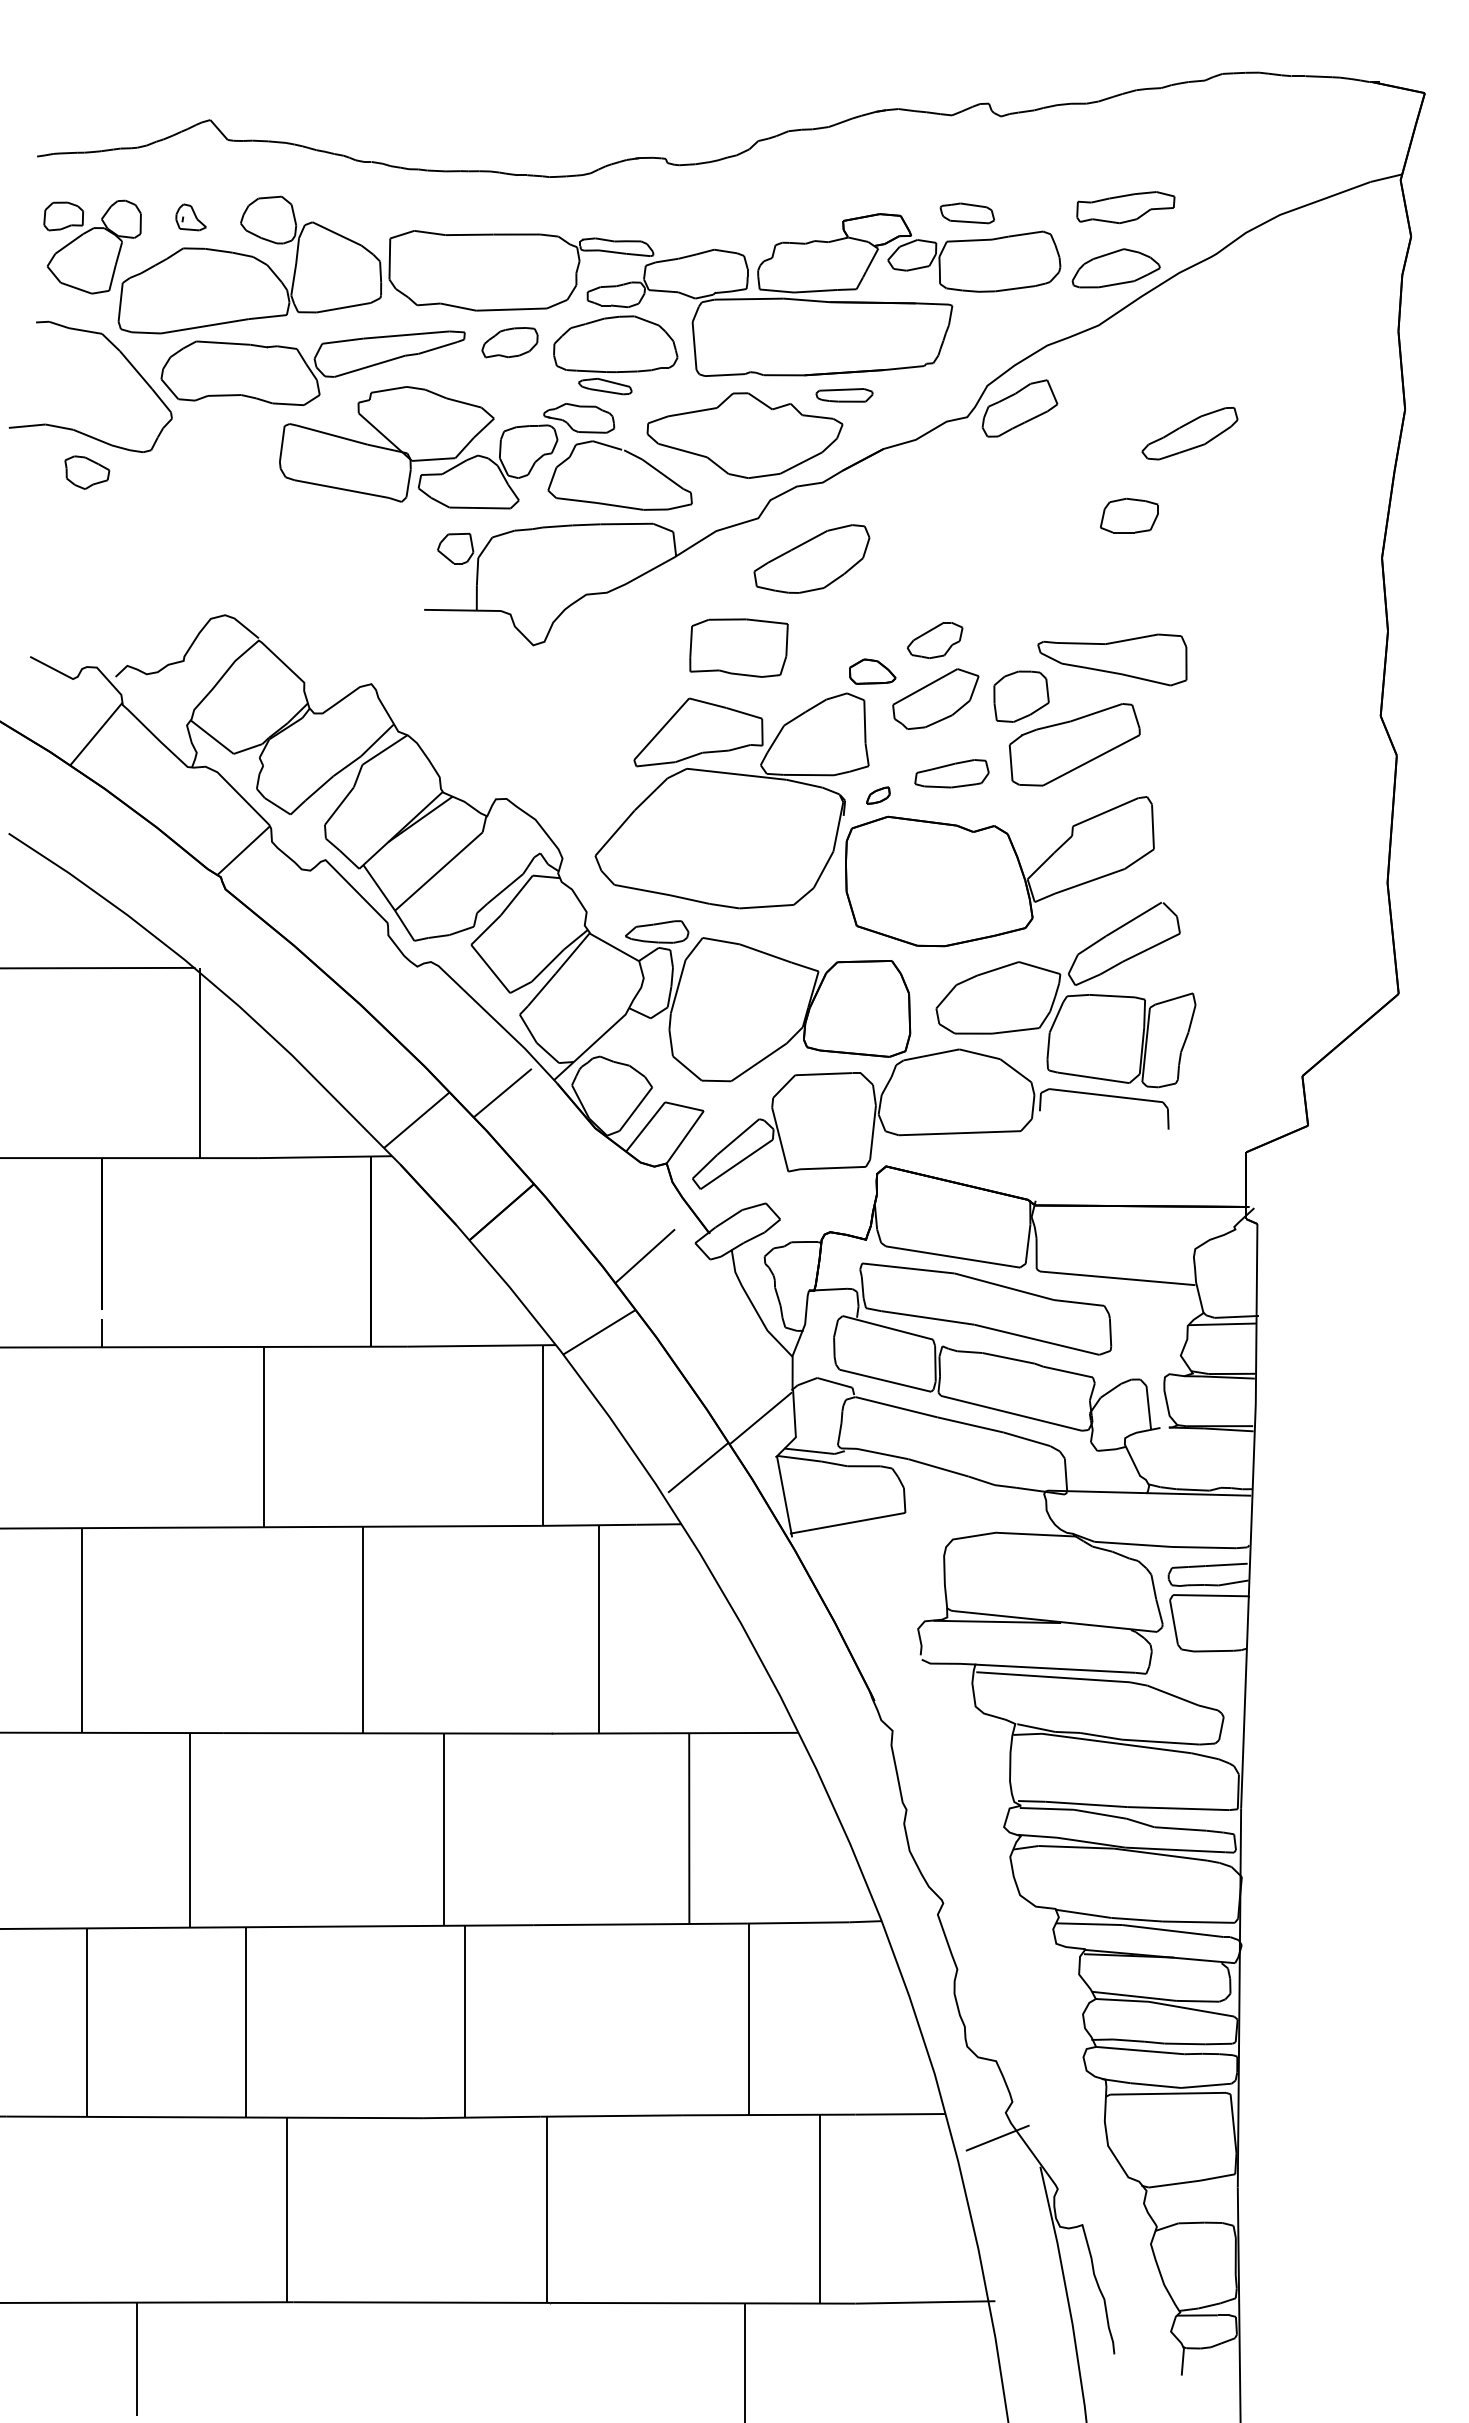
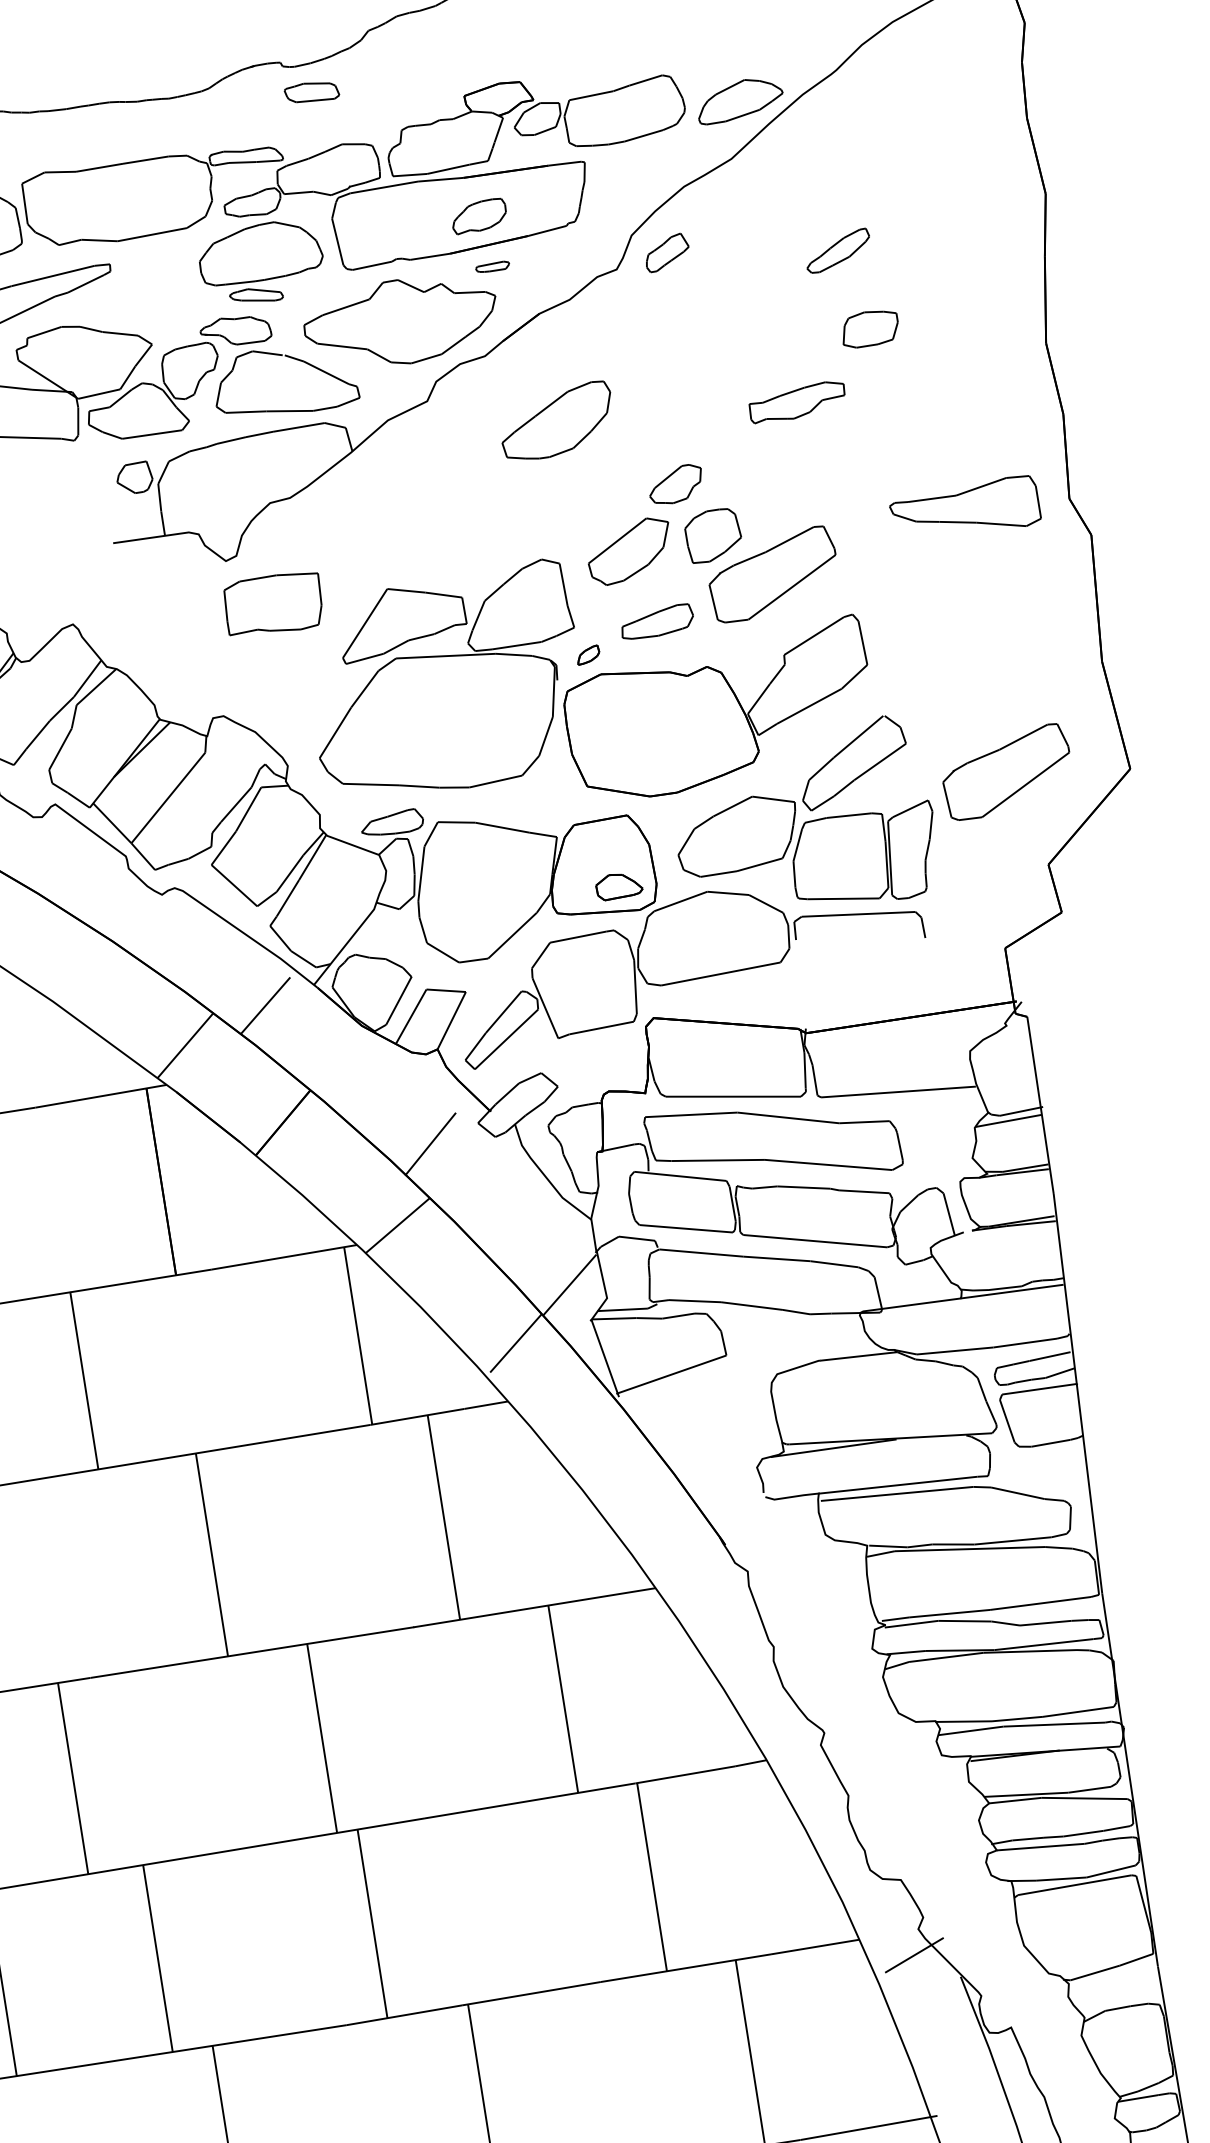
part: (1125, 207) -> (797, 402), moved
part: (966, 213) -> (311, 92), moved
curve: (509, 330) -> (476, 204), moved
part: (844, 395) -> (492, 267), size x0.6
part: (1019, 408) -> (666, 252), size x0.6
part: (1189, 433) -> (837, 250), size x0.7
curve: (1130, 500) -> (868, 313), moved
part: (811, 558) -> (556, 421), moved
part: (935, 640) -> (676, 484), moved
part: (738, 647) -> (273, 604), moved
part: (1112, 659) -> (965, 509), moved
part: (872, 671) -> (618, 885), moved
curve: (1285, 995) -> (1019, 788), added

